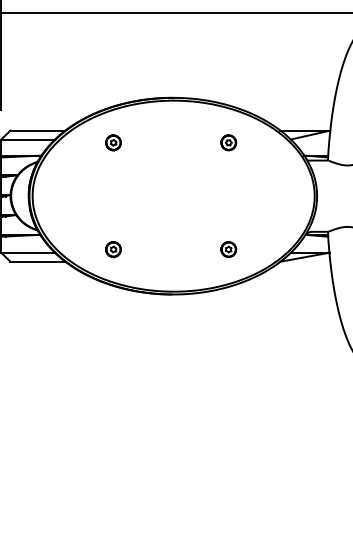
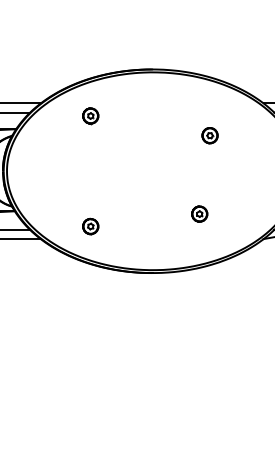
part: (228, 142) -> (209, 135), moved
part: (228, 249) -> (199, 214), moved

